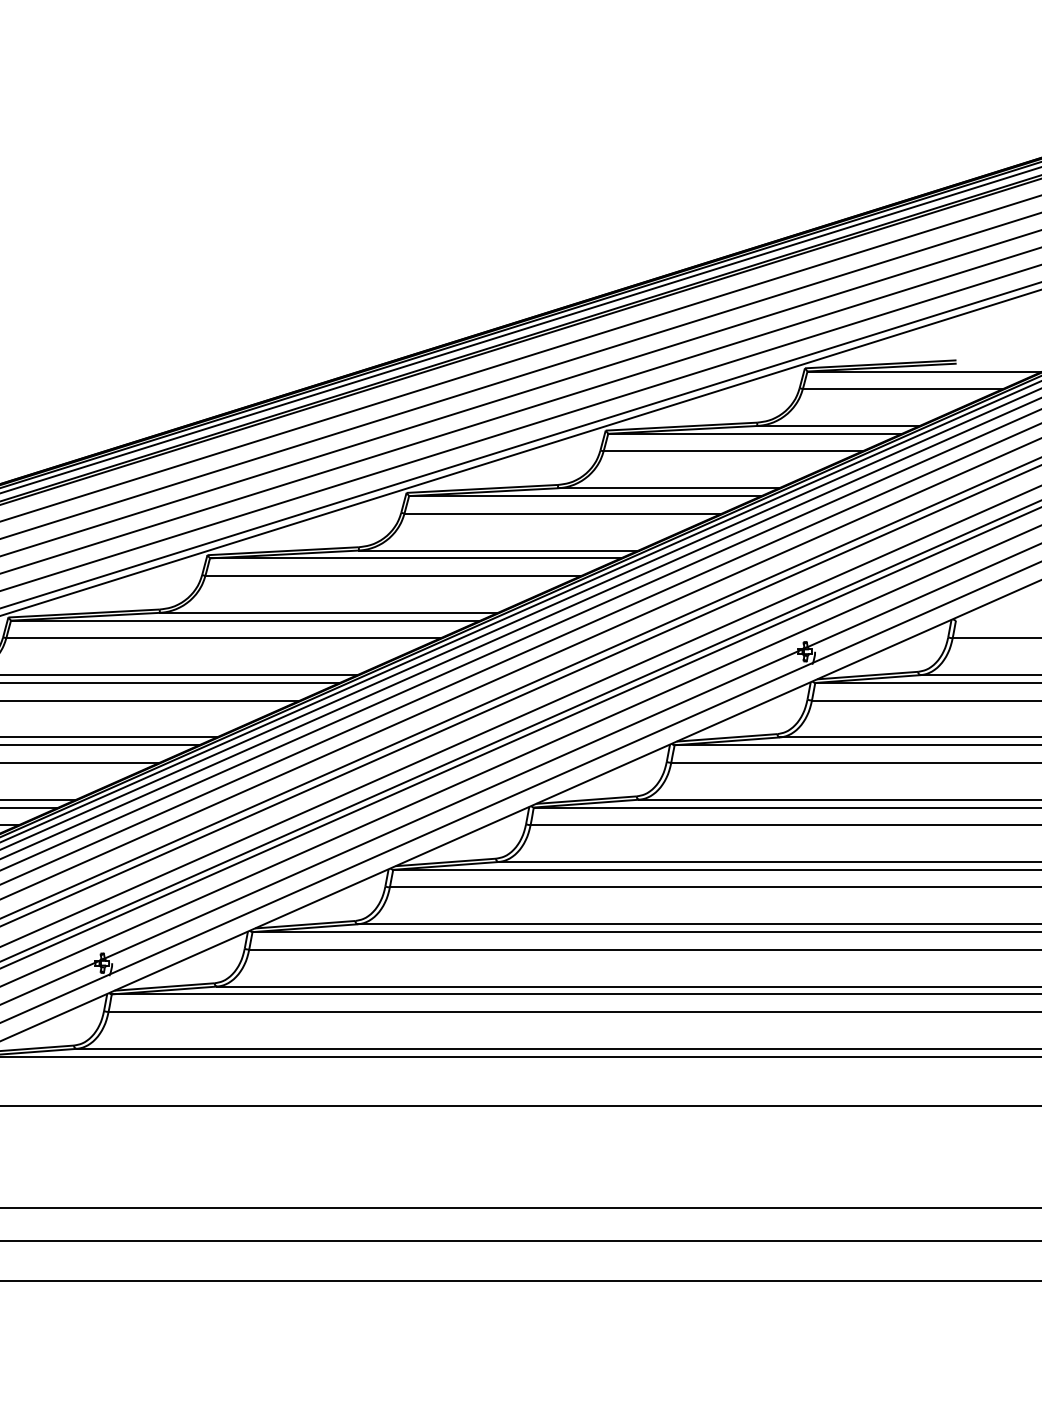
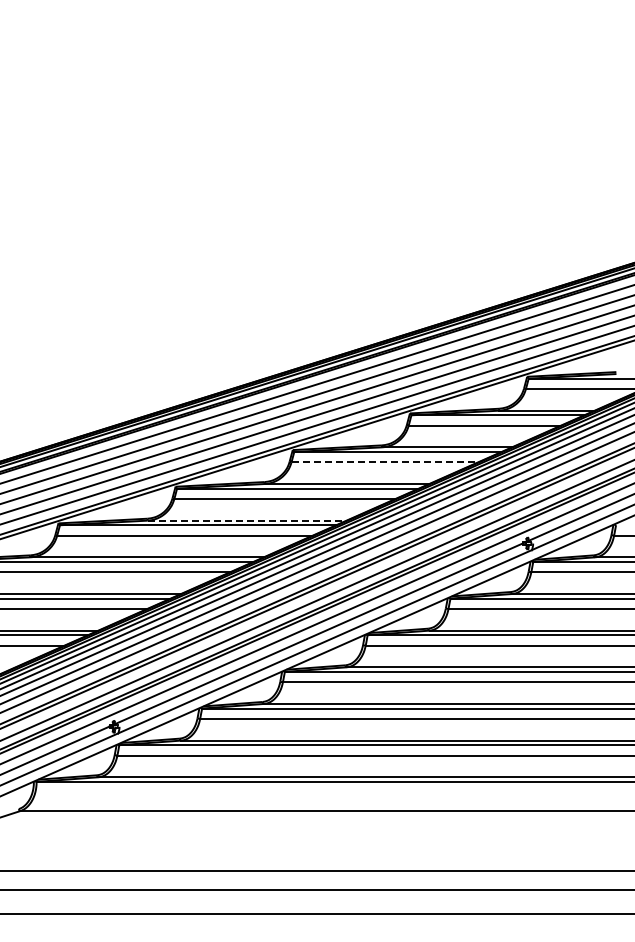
line: (564, 513) -> (385, 462), solid -> dashed
line: (329, 612) -> (247, 520), solid -> dashed

